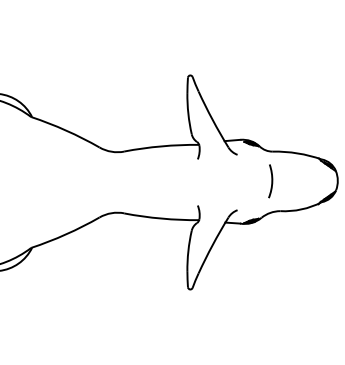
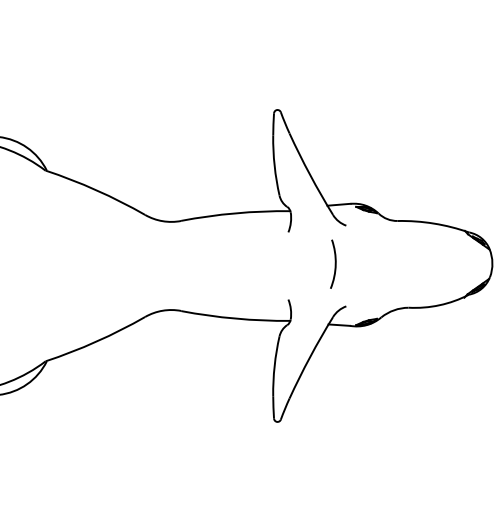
arc: (271, 181) -> (334, 264), moved

